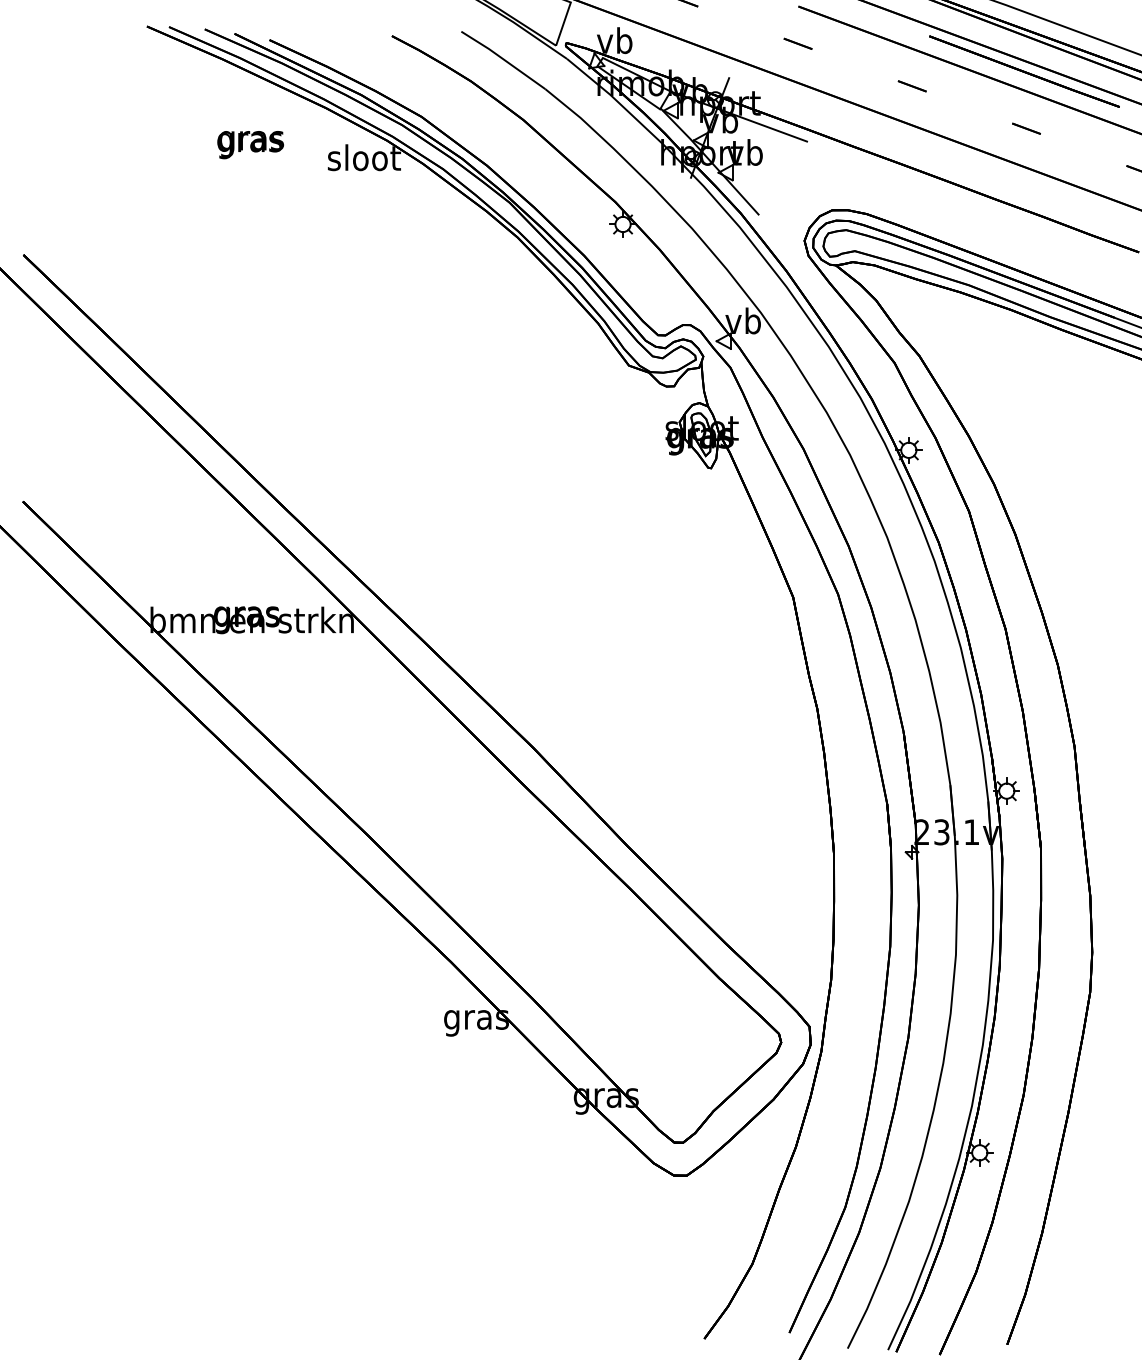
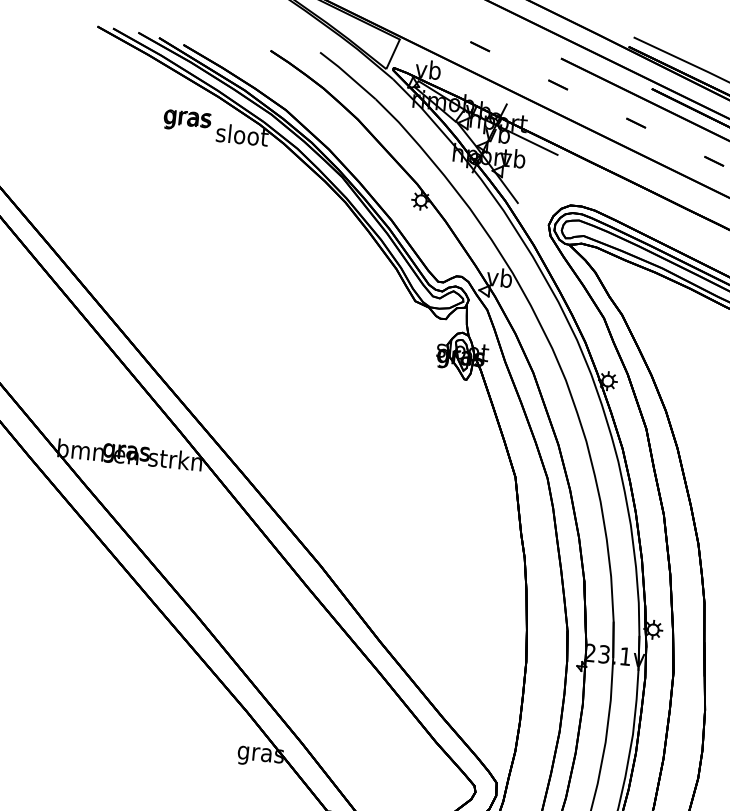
text: (250, 145) -> (187, 121), moved

